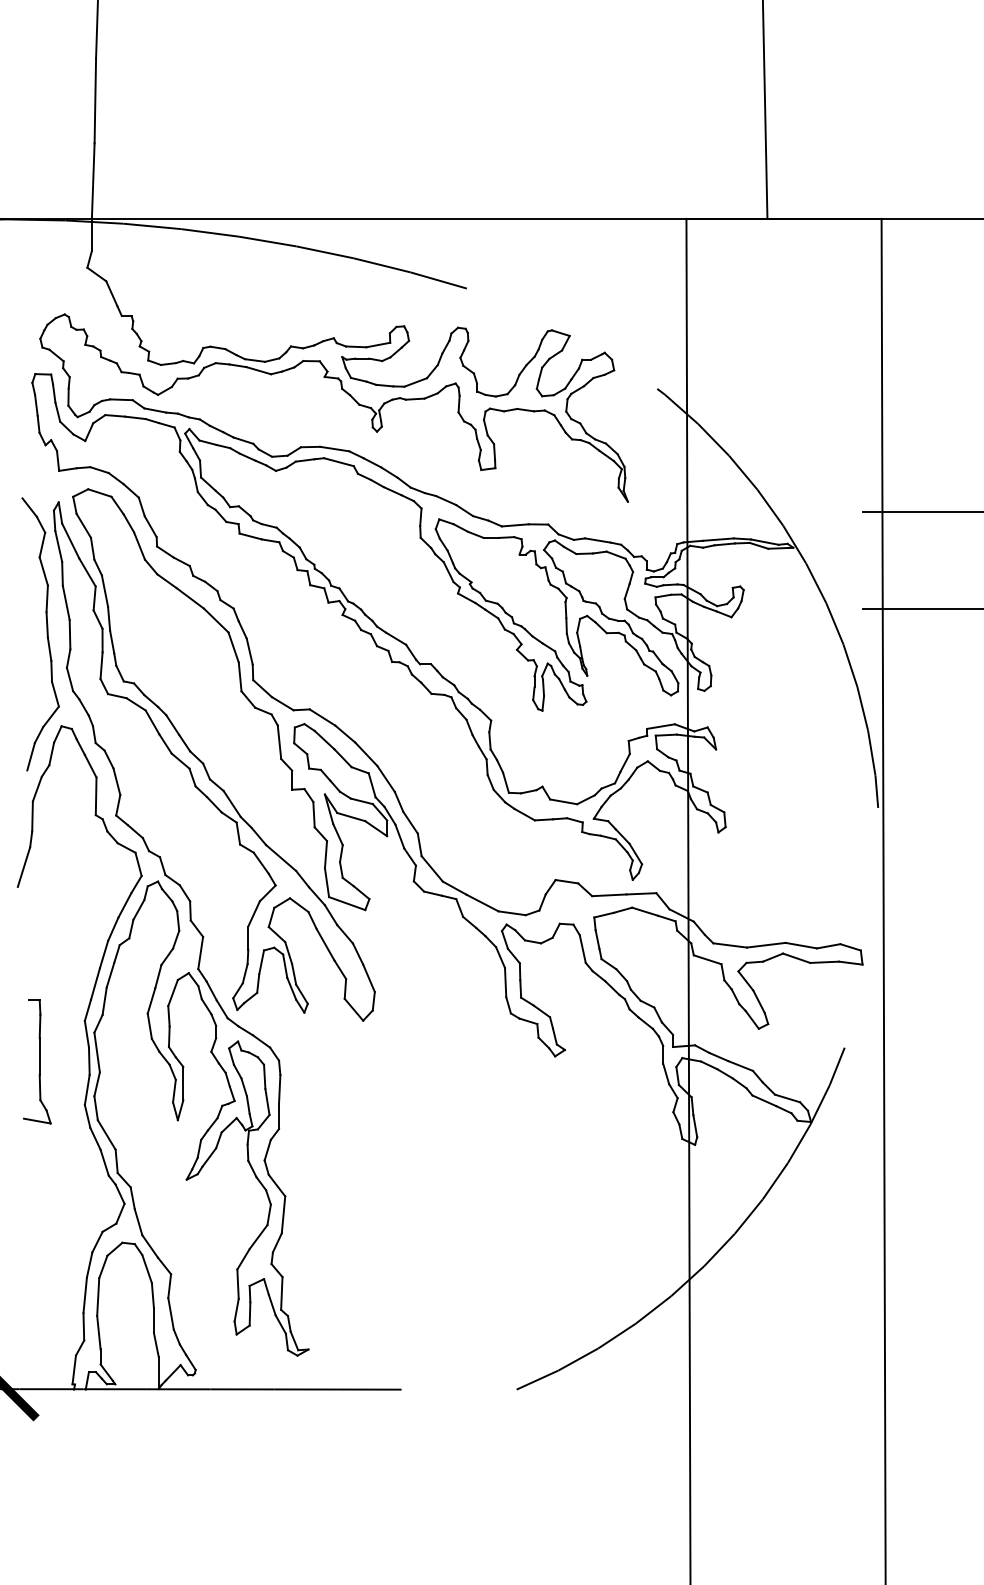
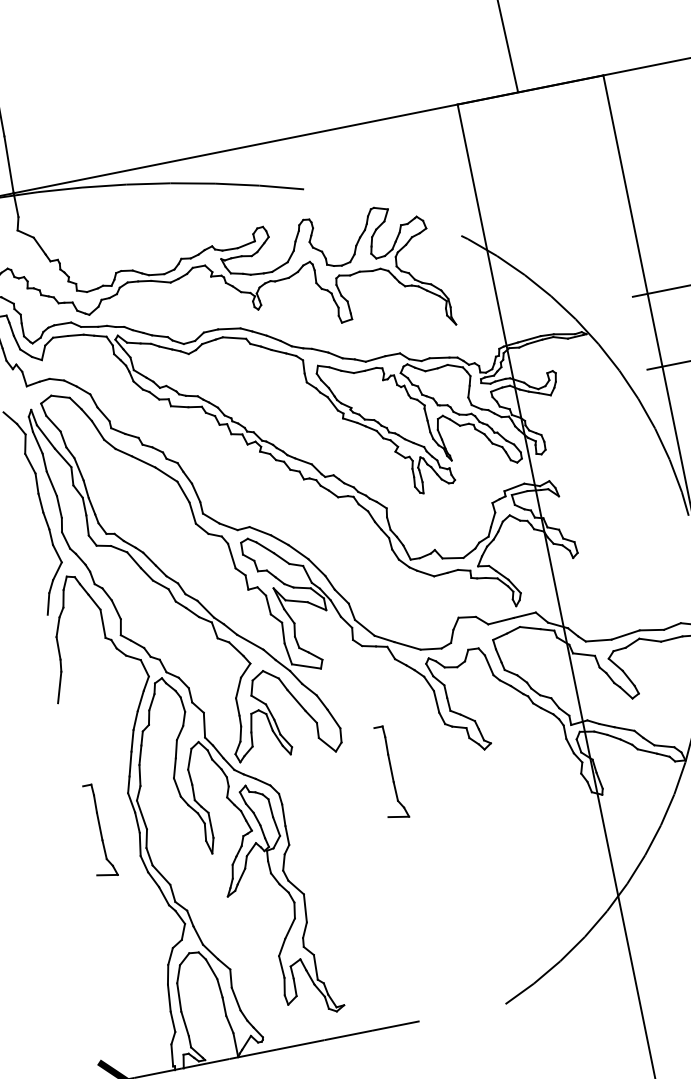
part: (427, 1061) -> (390, 772), added

